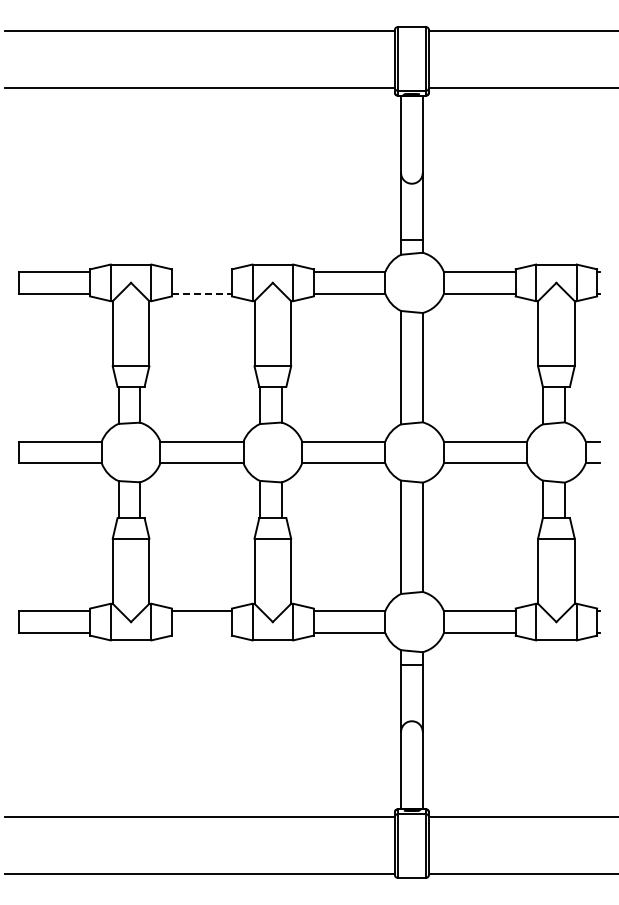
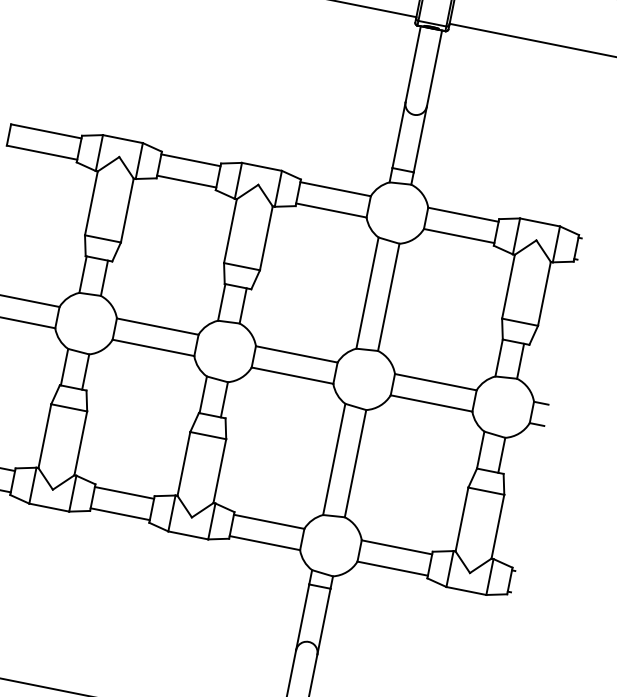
line: (201, 272) -> (190, 160), added
line: (202, 293) -> (187, 181), dashed -> solid
line: (201, 632) -> (119, 513), added

